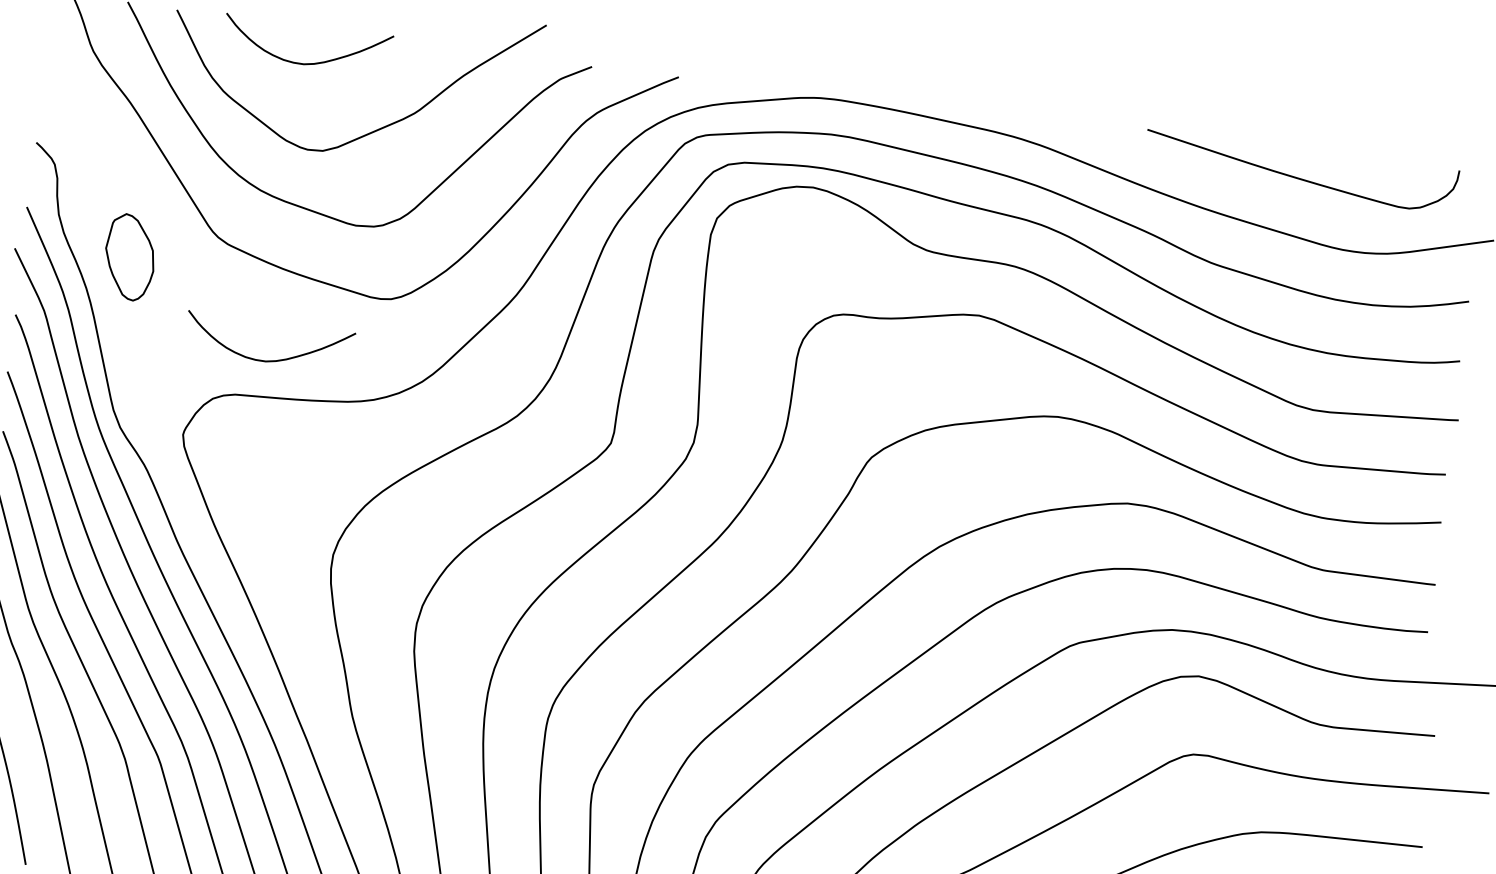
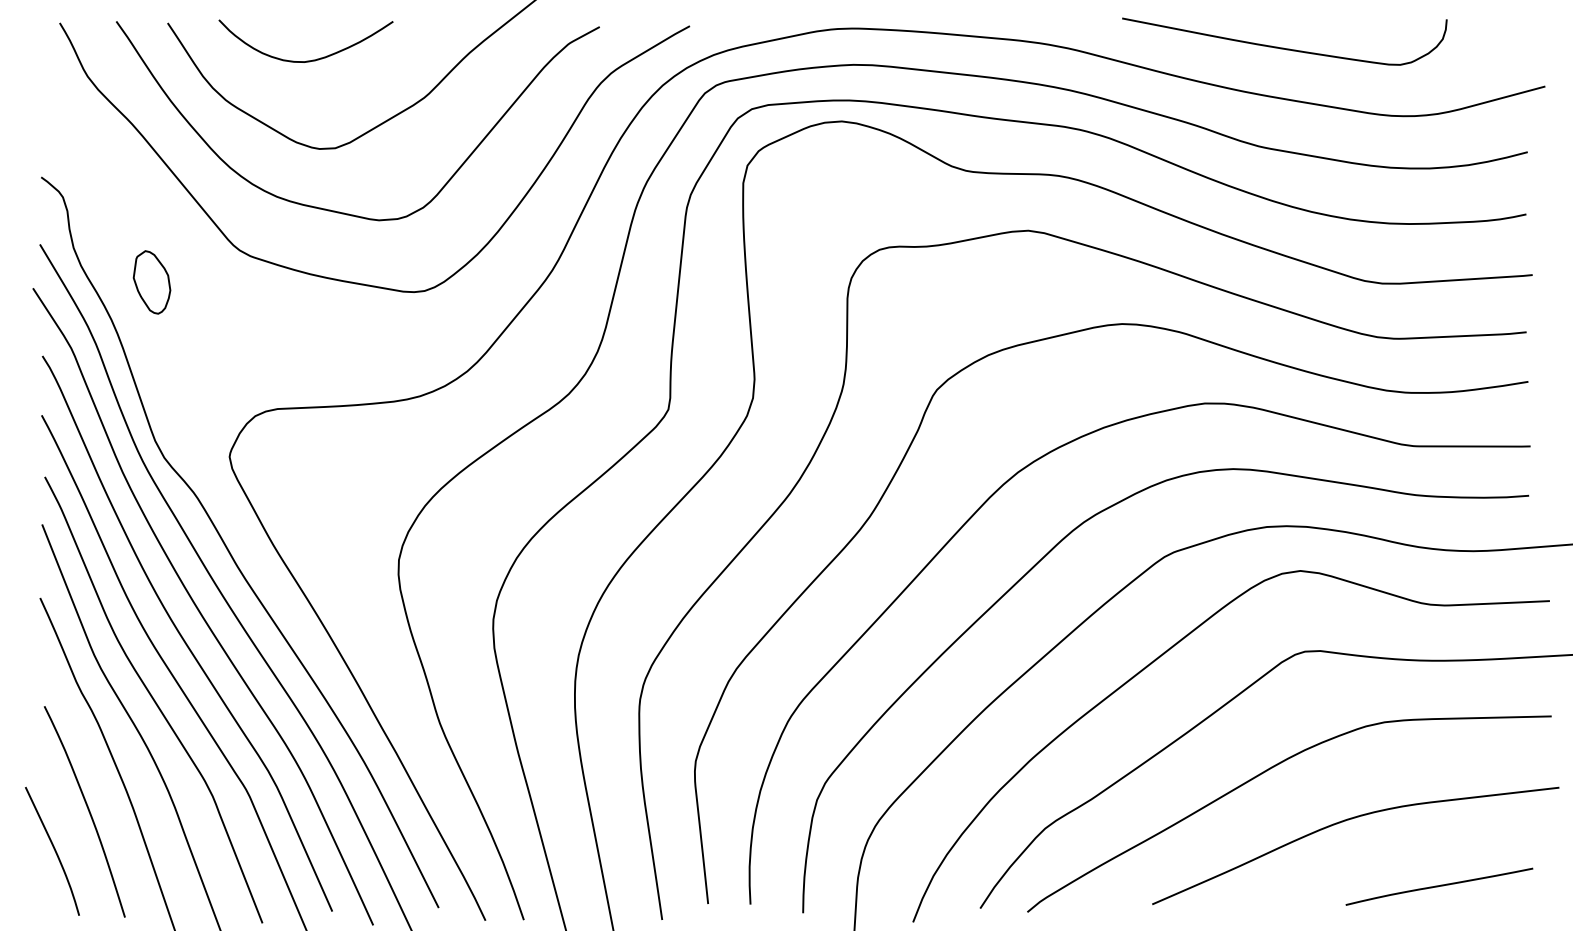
curve: (1299, 177) -> (1283, 47), moved
part: (129, 257) -> (151, 282), size x0.71
curve: (267, 360) -> (306, 369), removed

